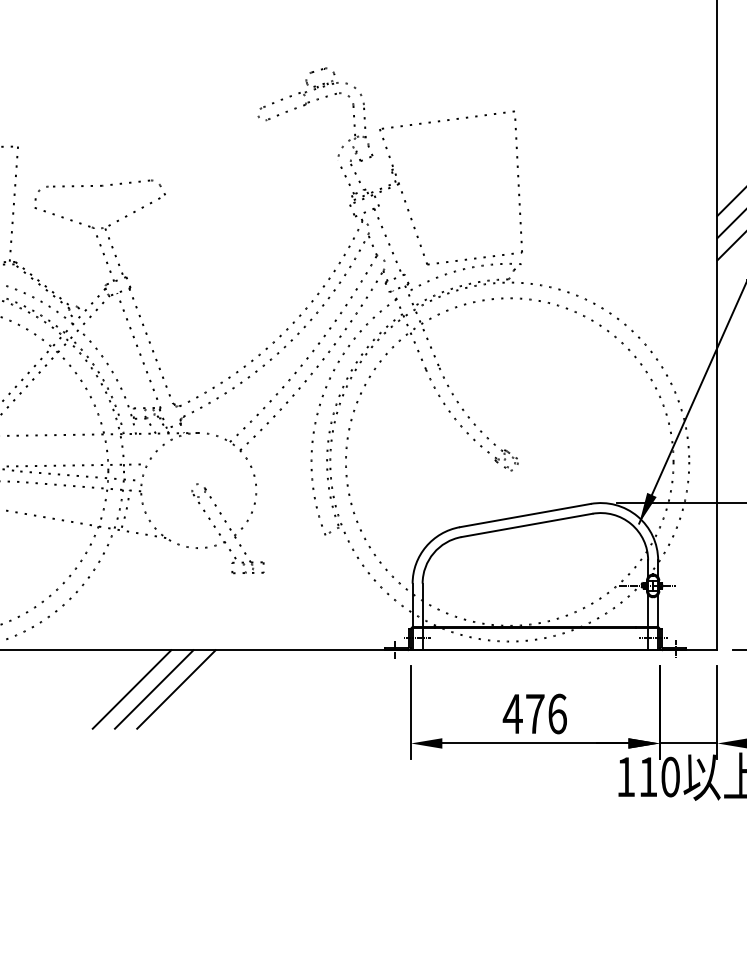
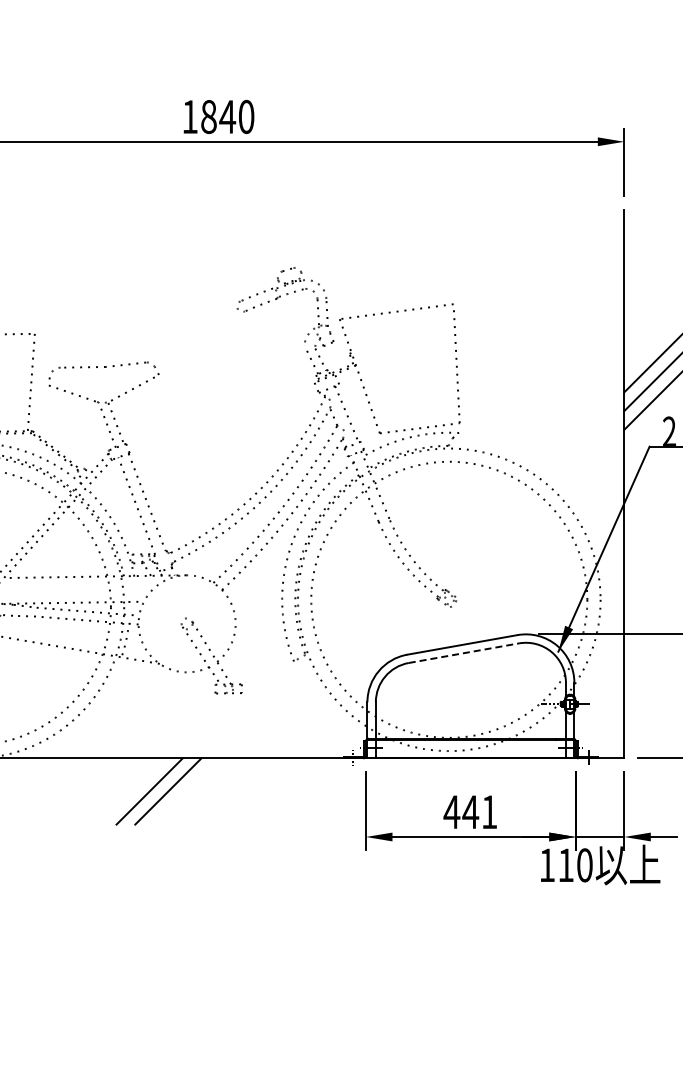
line: (527, 525) -> (464, 653), solid -> dashed
line: (131, 689) -> (130, 791), removed
text: (545, 714) -> (479, 812), 476 -> 441

